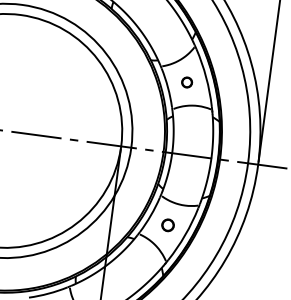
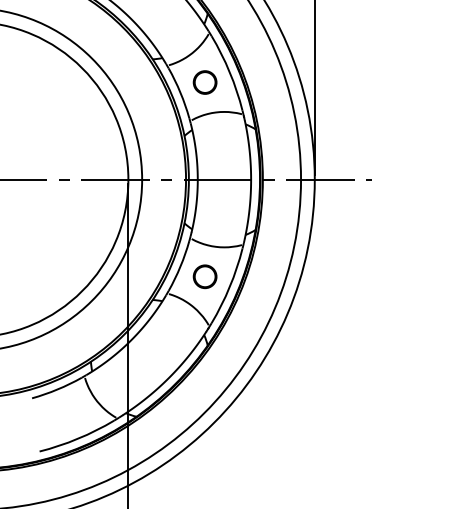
part: (186, 82) -> (204, 82), size x1.67
part: (167, 225) -> (204, 276), size x1.43

